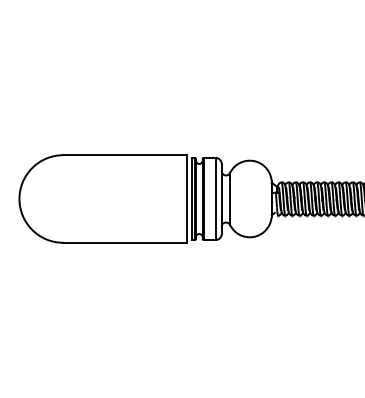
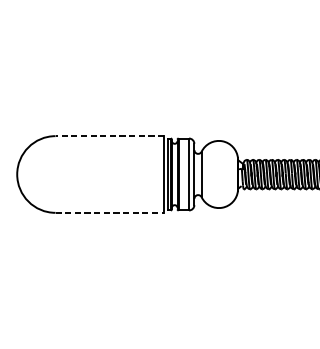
line: (125, 155) -> (110, 136), solid -> dashed
line: (125, 242) -> (110, 212), solid -> dashed

